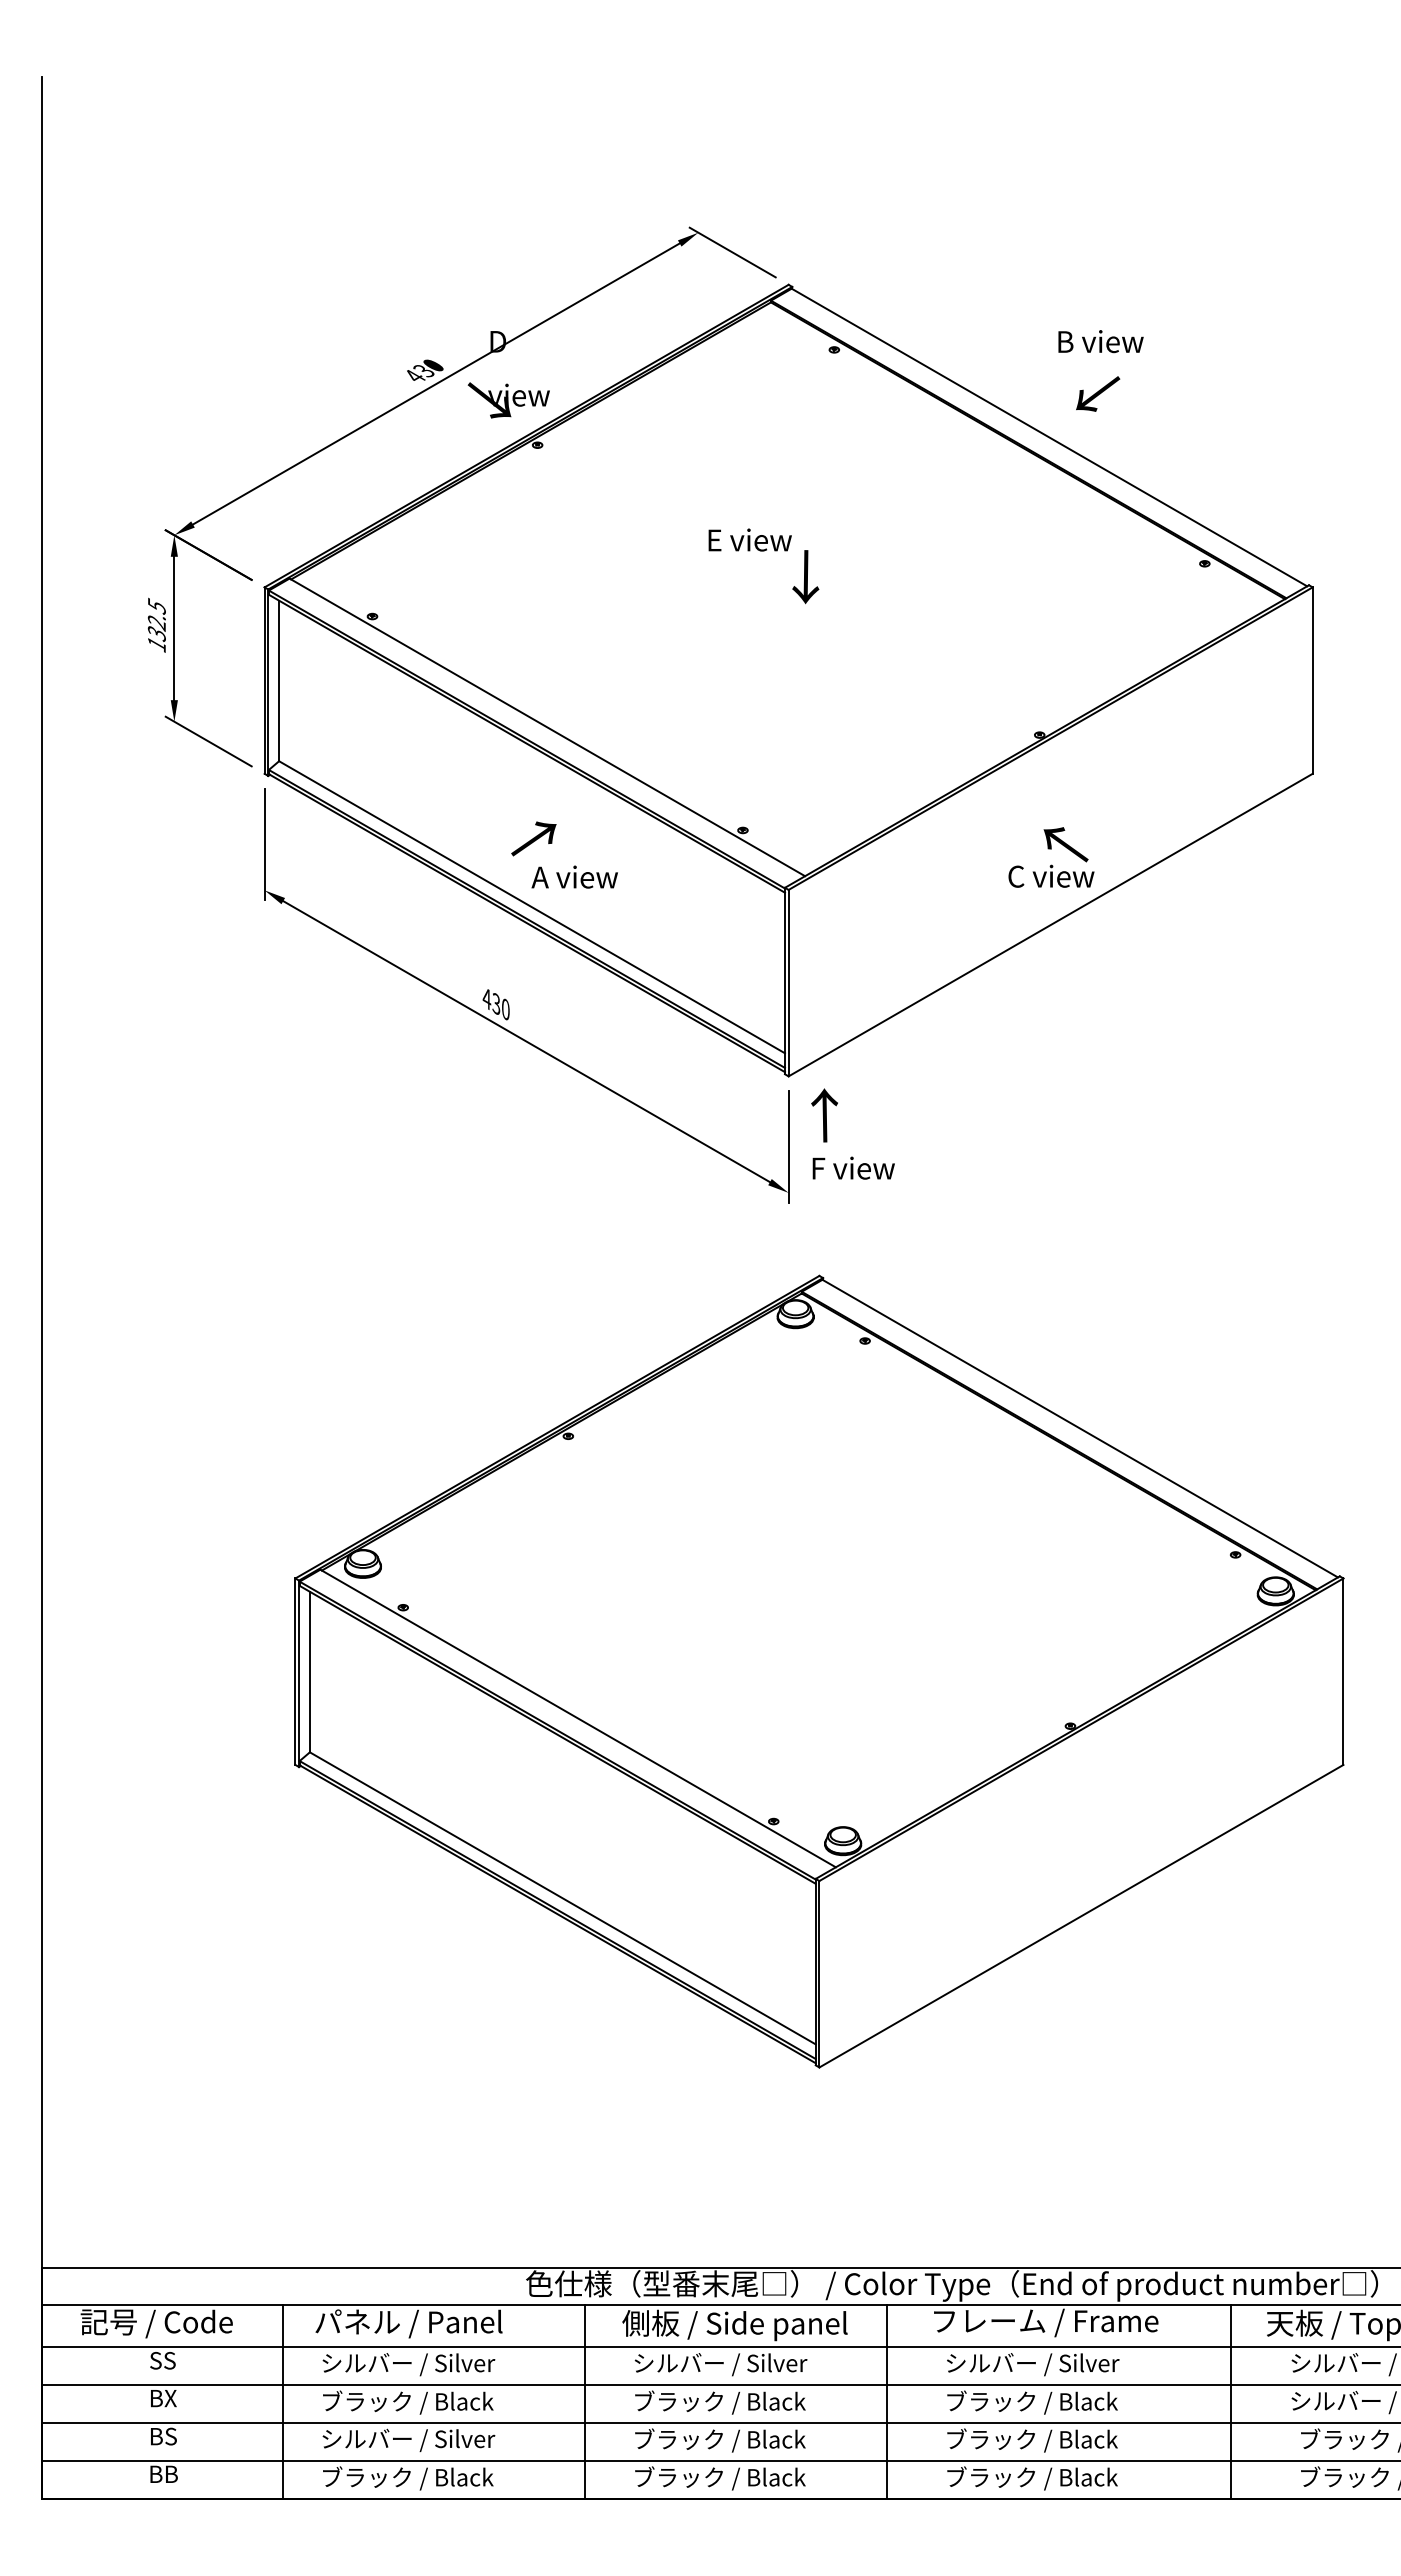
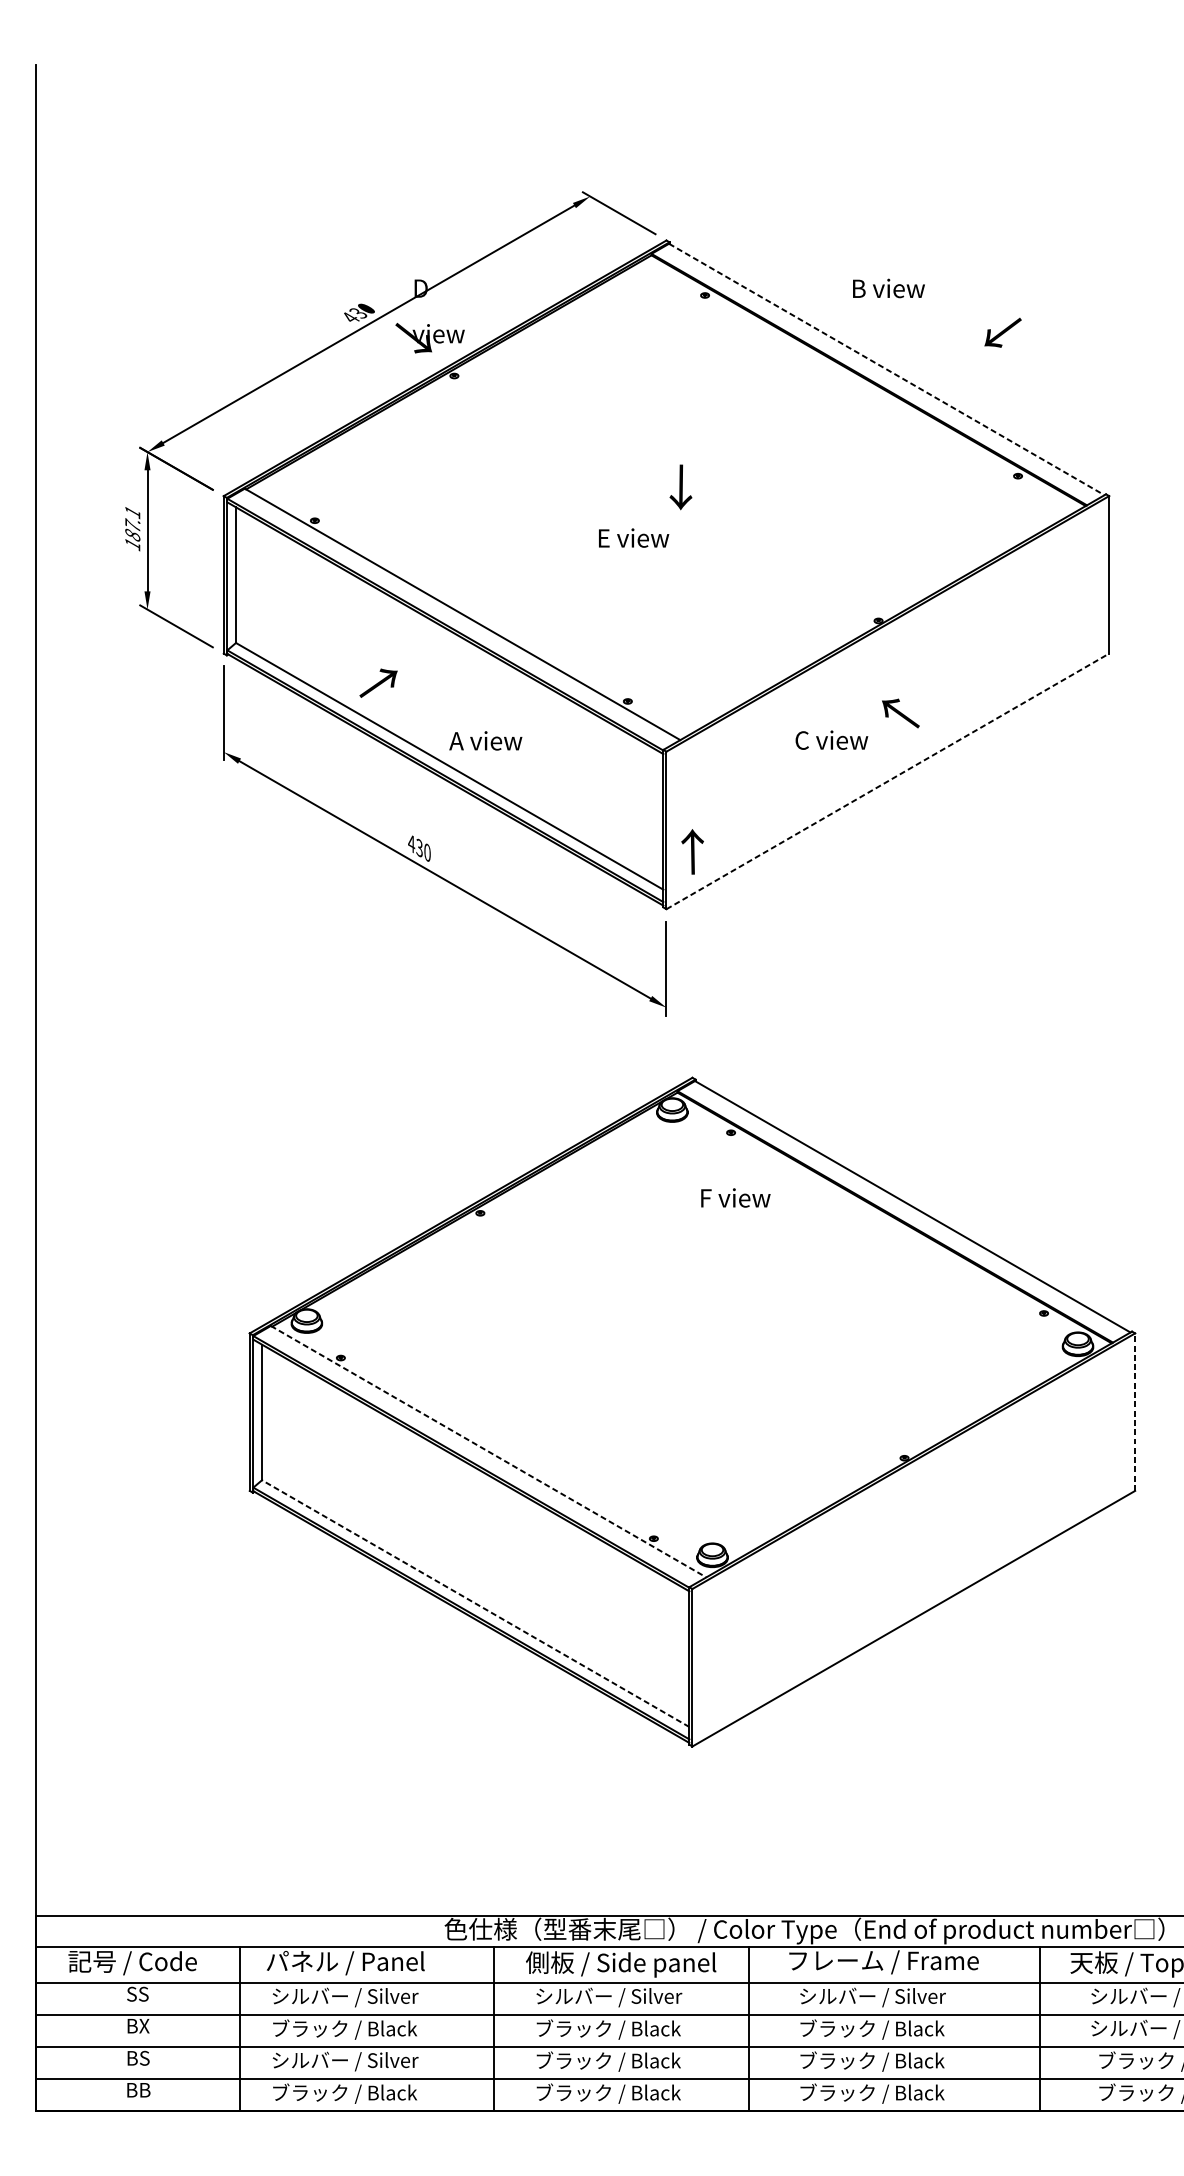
text: (1100, 341) -> (888, 288), moved
text: (1098, 393) -> (1003, 332), moved
line: (1049, 437) -> (886, 369), solid -> dashed
text: (749, 539) -> (633, 537), moved
text: (156, 619) -> (132, 523), 132.5 -> 187.1
text: (533, 838) -> (378, 682), moved
text: (1051, 875) -> (831, 739), moved
line: (1050, 925) -> (887, 781), solid -> dashed
text: (824, 1115) -> (692, 851), moved
text: (853, 1167) -> (735, 1197), moved
line: (1343, 1671) -> (1135, 1411), solid -> dashed
line: (578, 1718) -> (488, 1451), solid -> dashed
line: (562, 1898) -> (475, 1603), solid -> dashed

